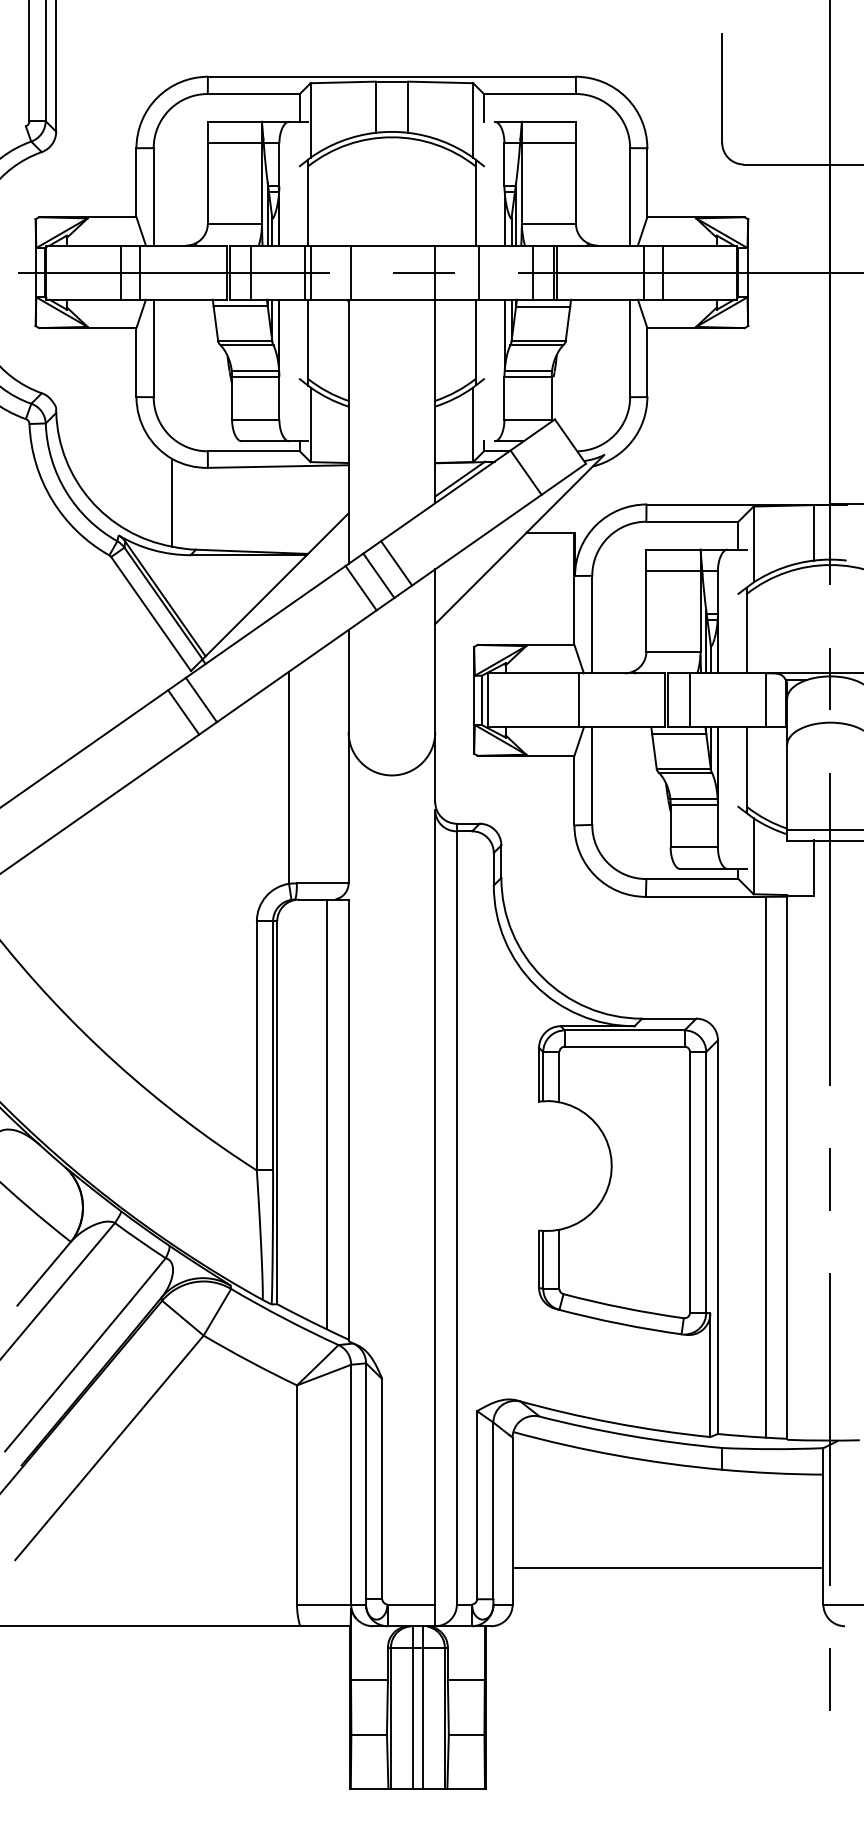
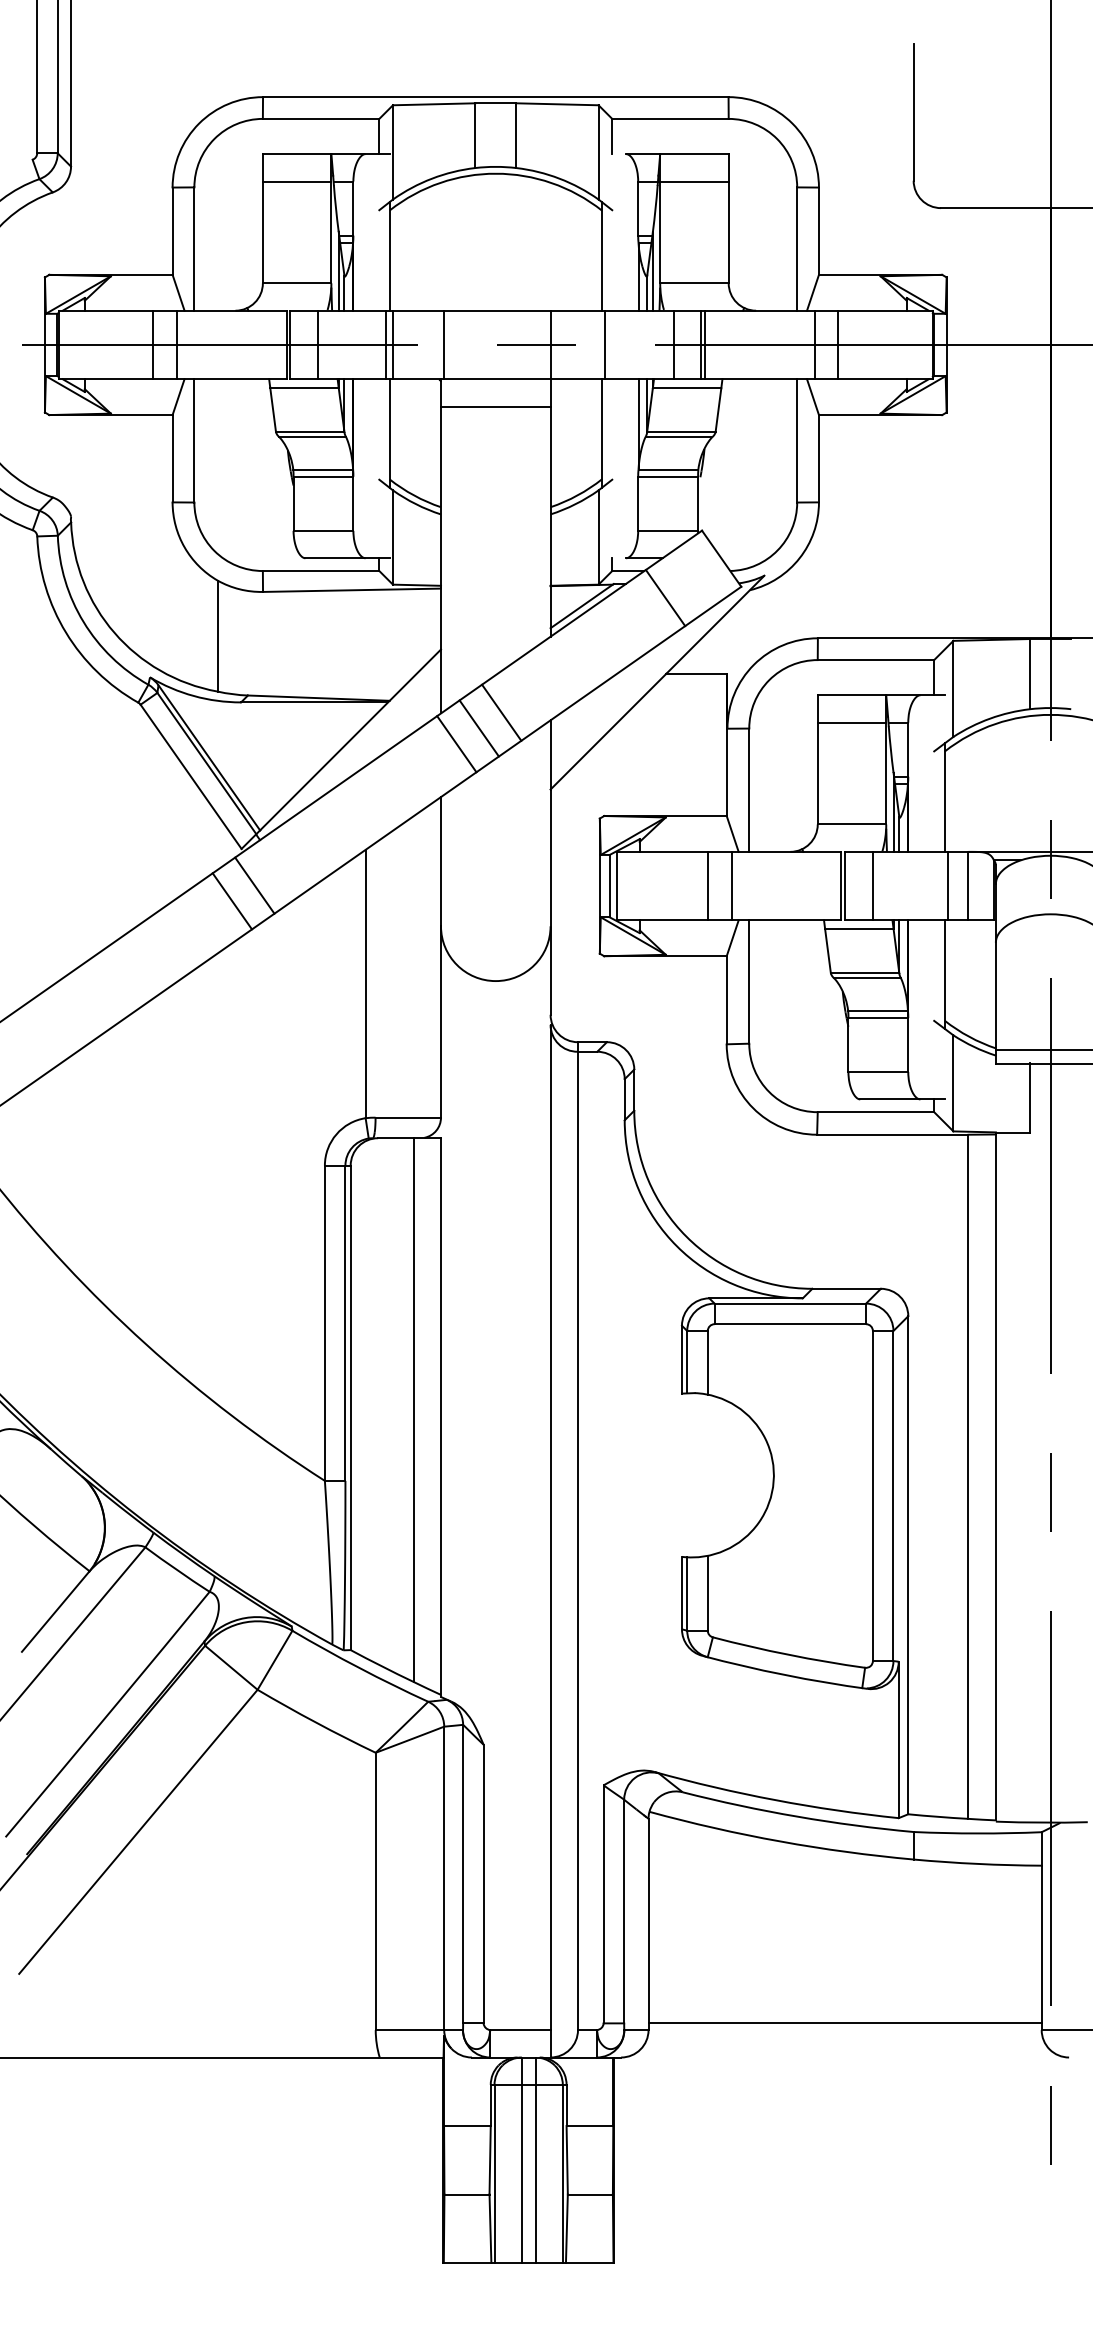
line: (391, 321) -> (495, 406), added
line: (559, 700) -> (707, 886), added
line: (749, 700) -> (948, 886), added
line: (667, 1568) -> (844, 2023), moved

